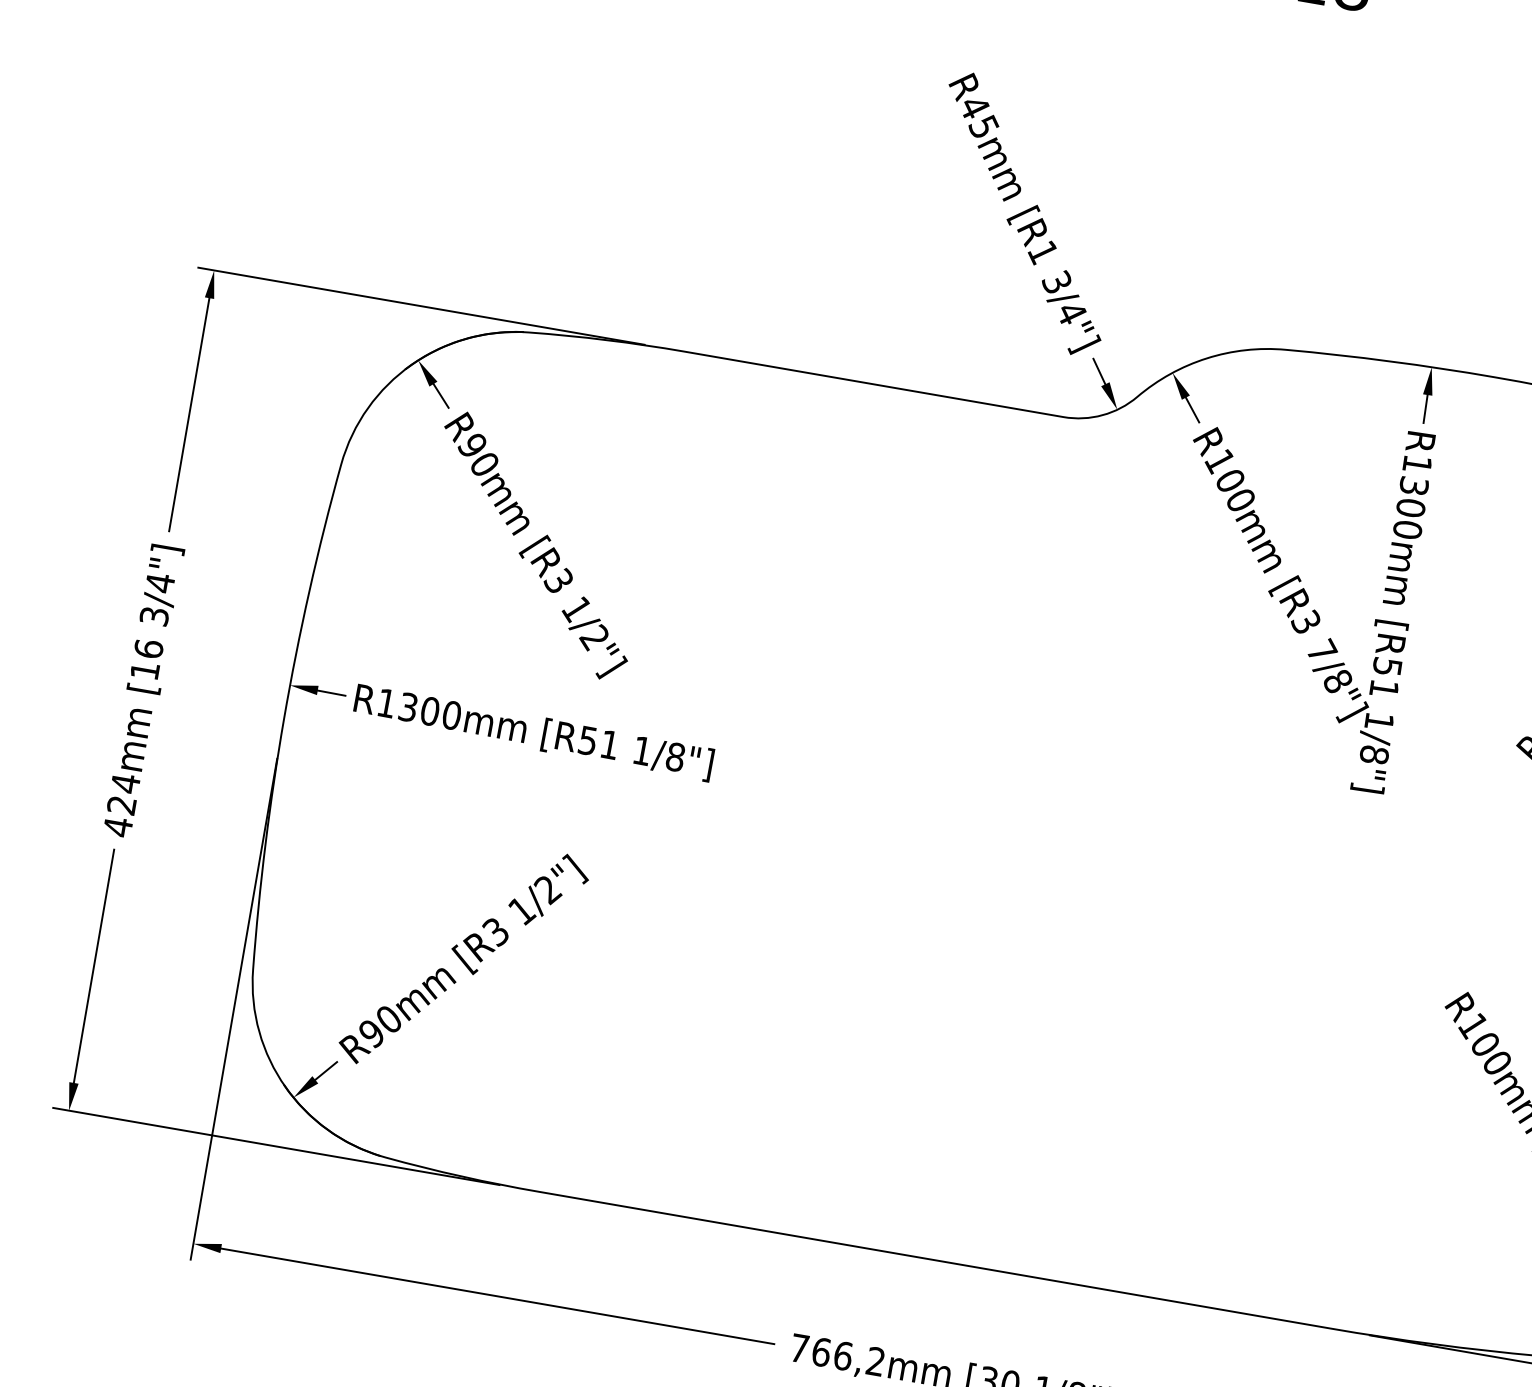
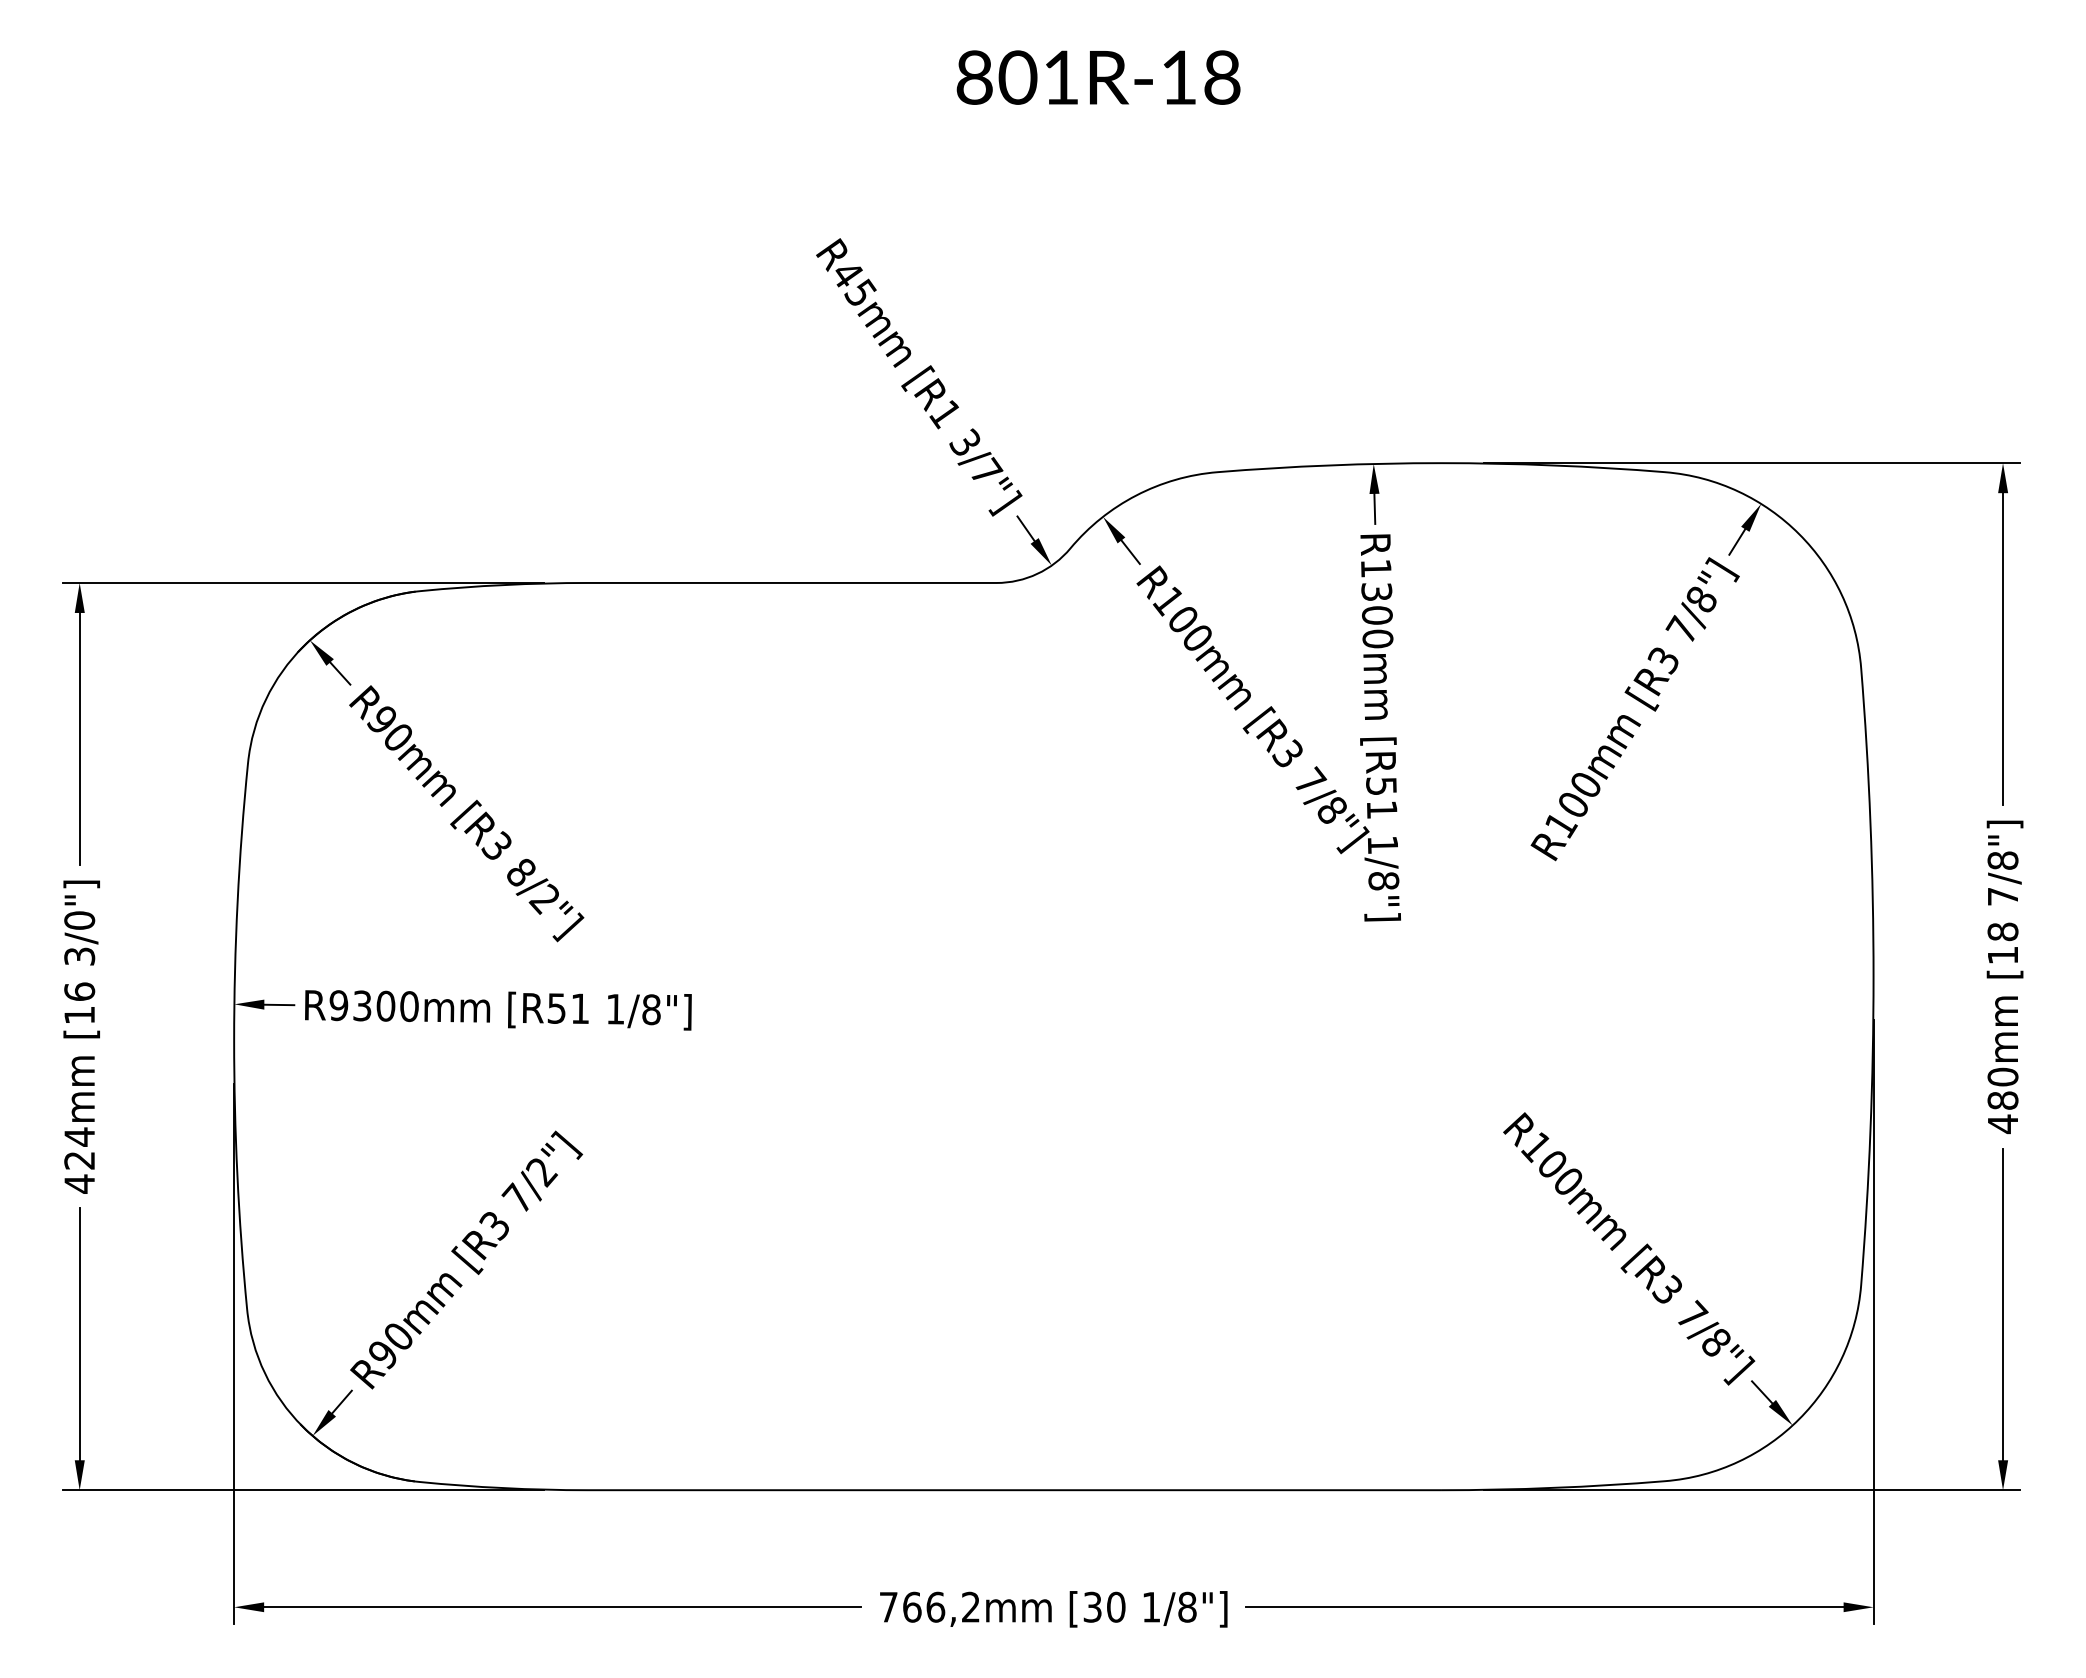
text: (1072, 312) -> (987, 471), 3/4"] -> 3/7"]
text: (160, 582) -> (79, 920), 3/4"] -> 3/0"]
text: (576, 609) -> (520, 873), 1/2"] -> 8/2"]
text: (386, 703) -> (338, 1005), R1300mm -> R9300mm
text: (521, 909) -> (517, 1197), 1/2"] -> 7/2"]

